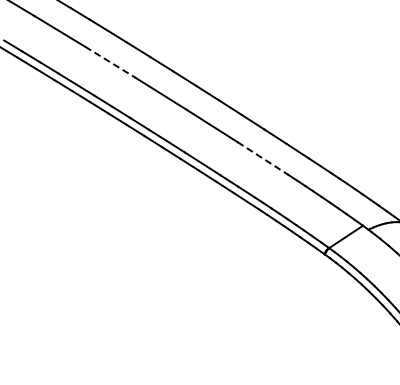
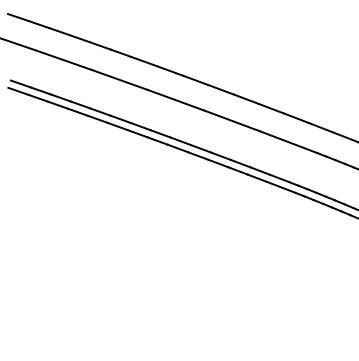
line: (110, 62) -> (119, 79), dashed -> solid
line: (263, 158) -> (289, 142), dashed -> solid

